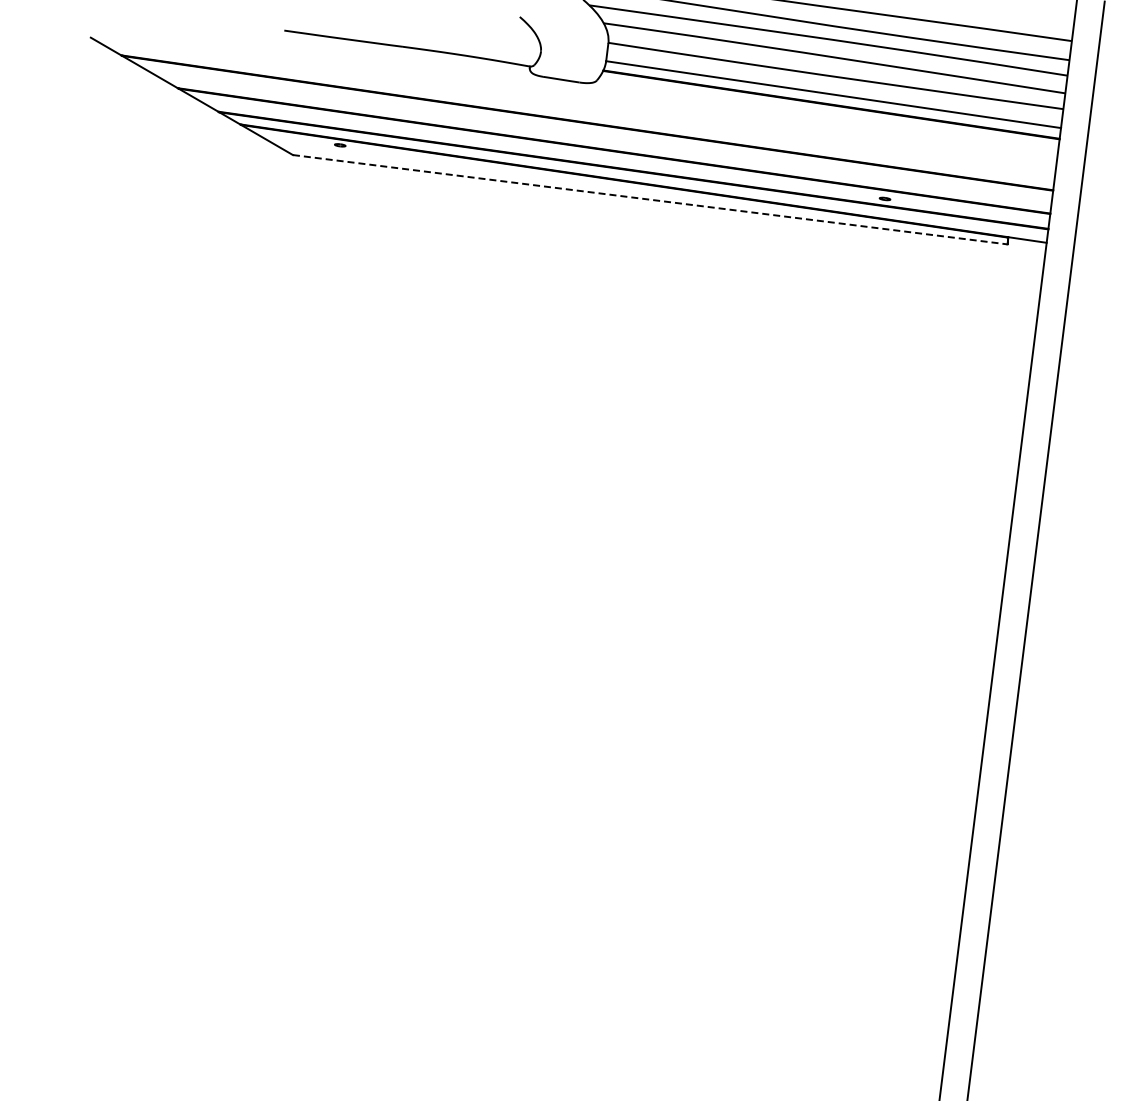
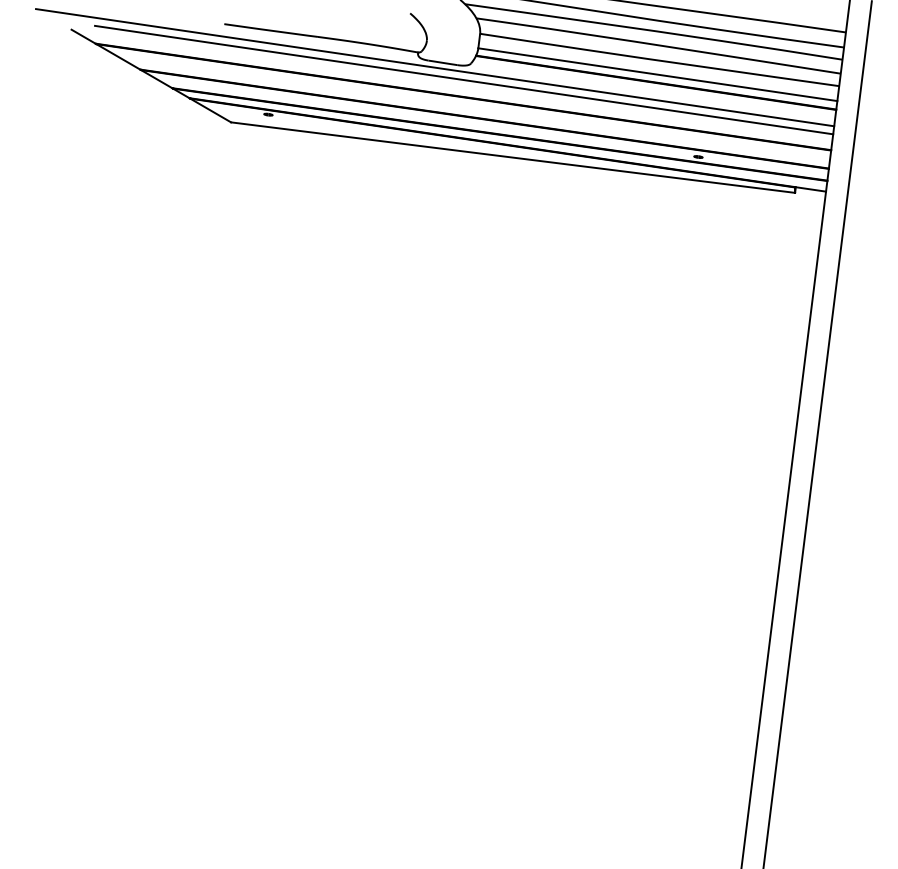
line: (551, 85) -> (435, 67), added
line: (587, 101) -> (463, 80), added
line: (650, 199) -> (513, 157), dashed -> solid

